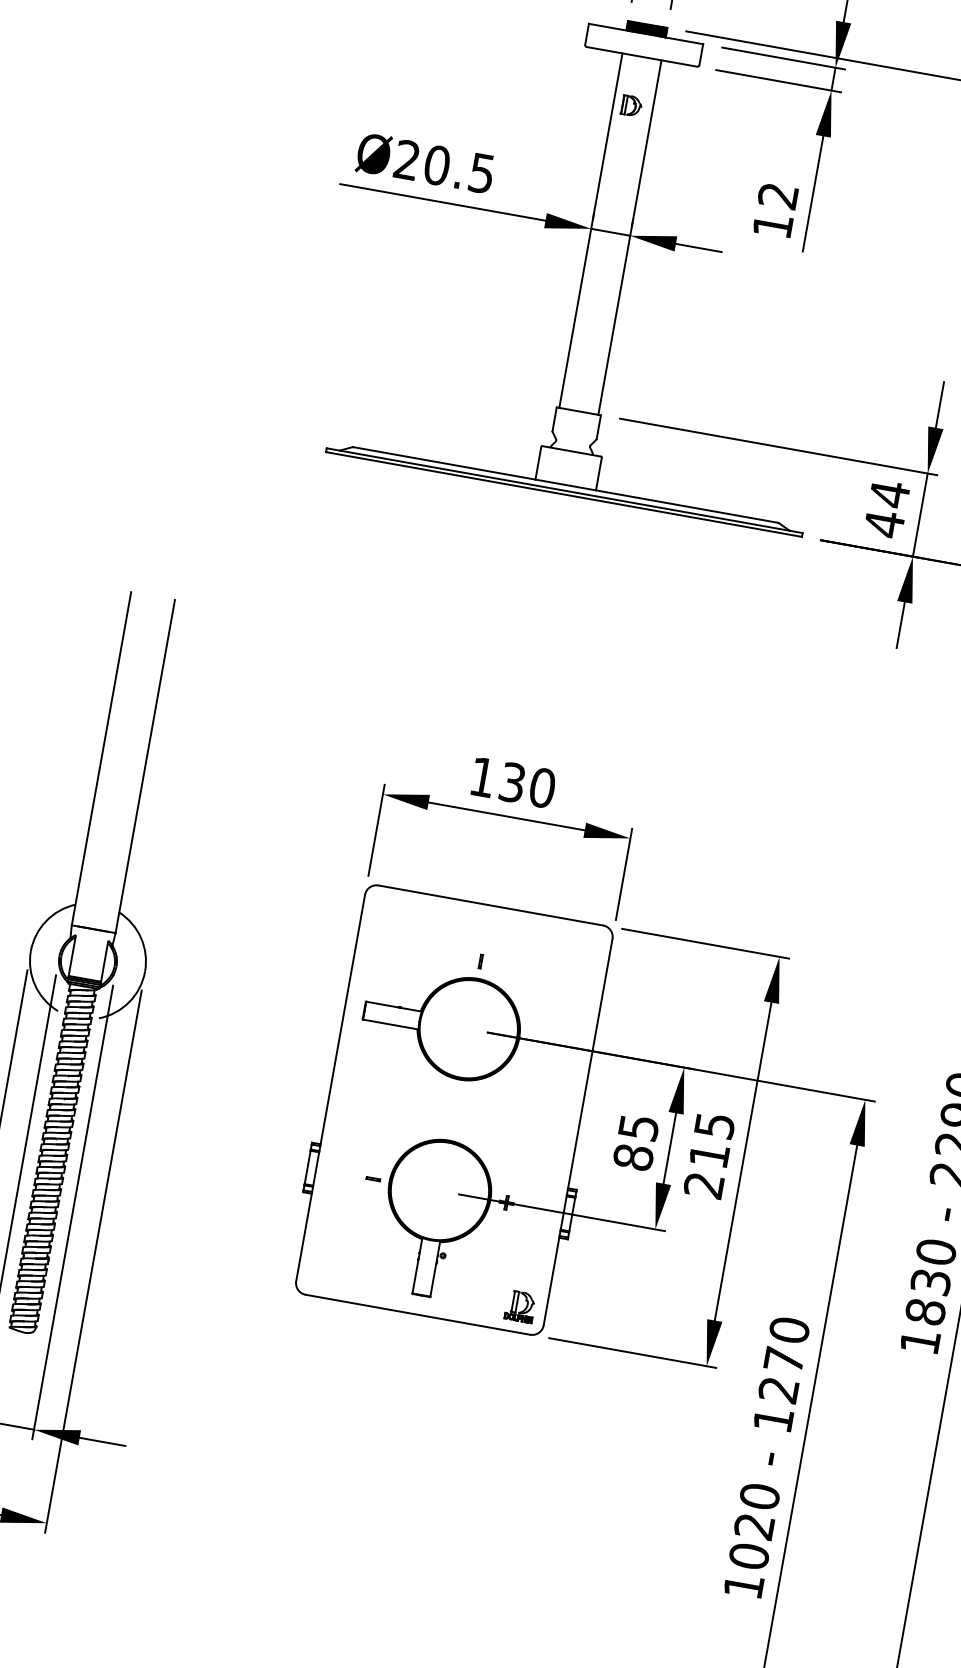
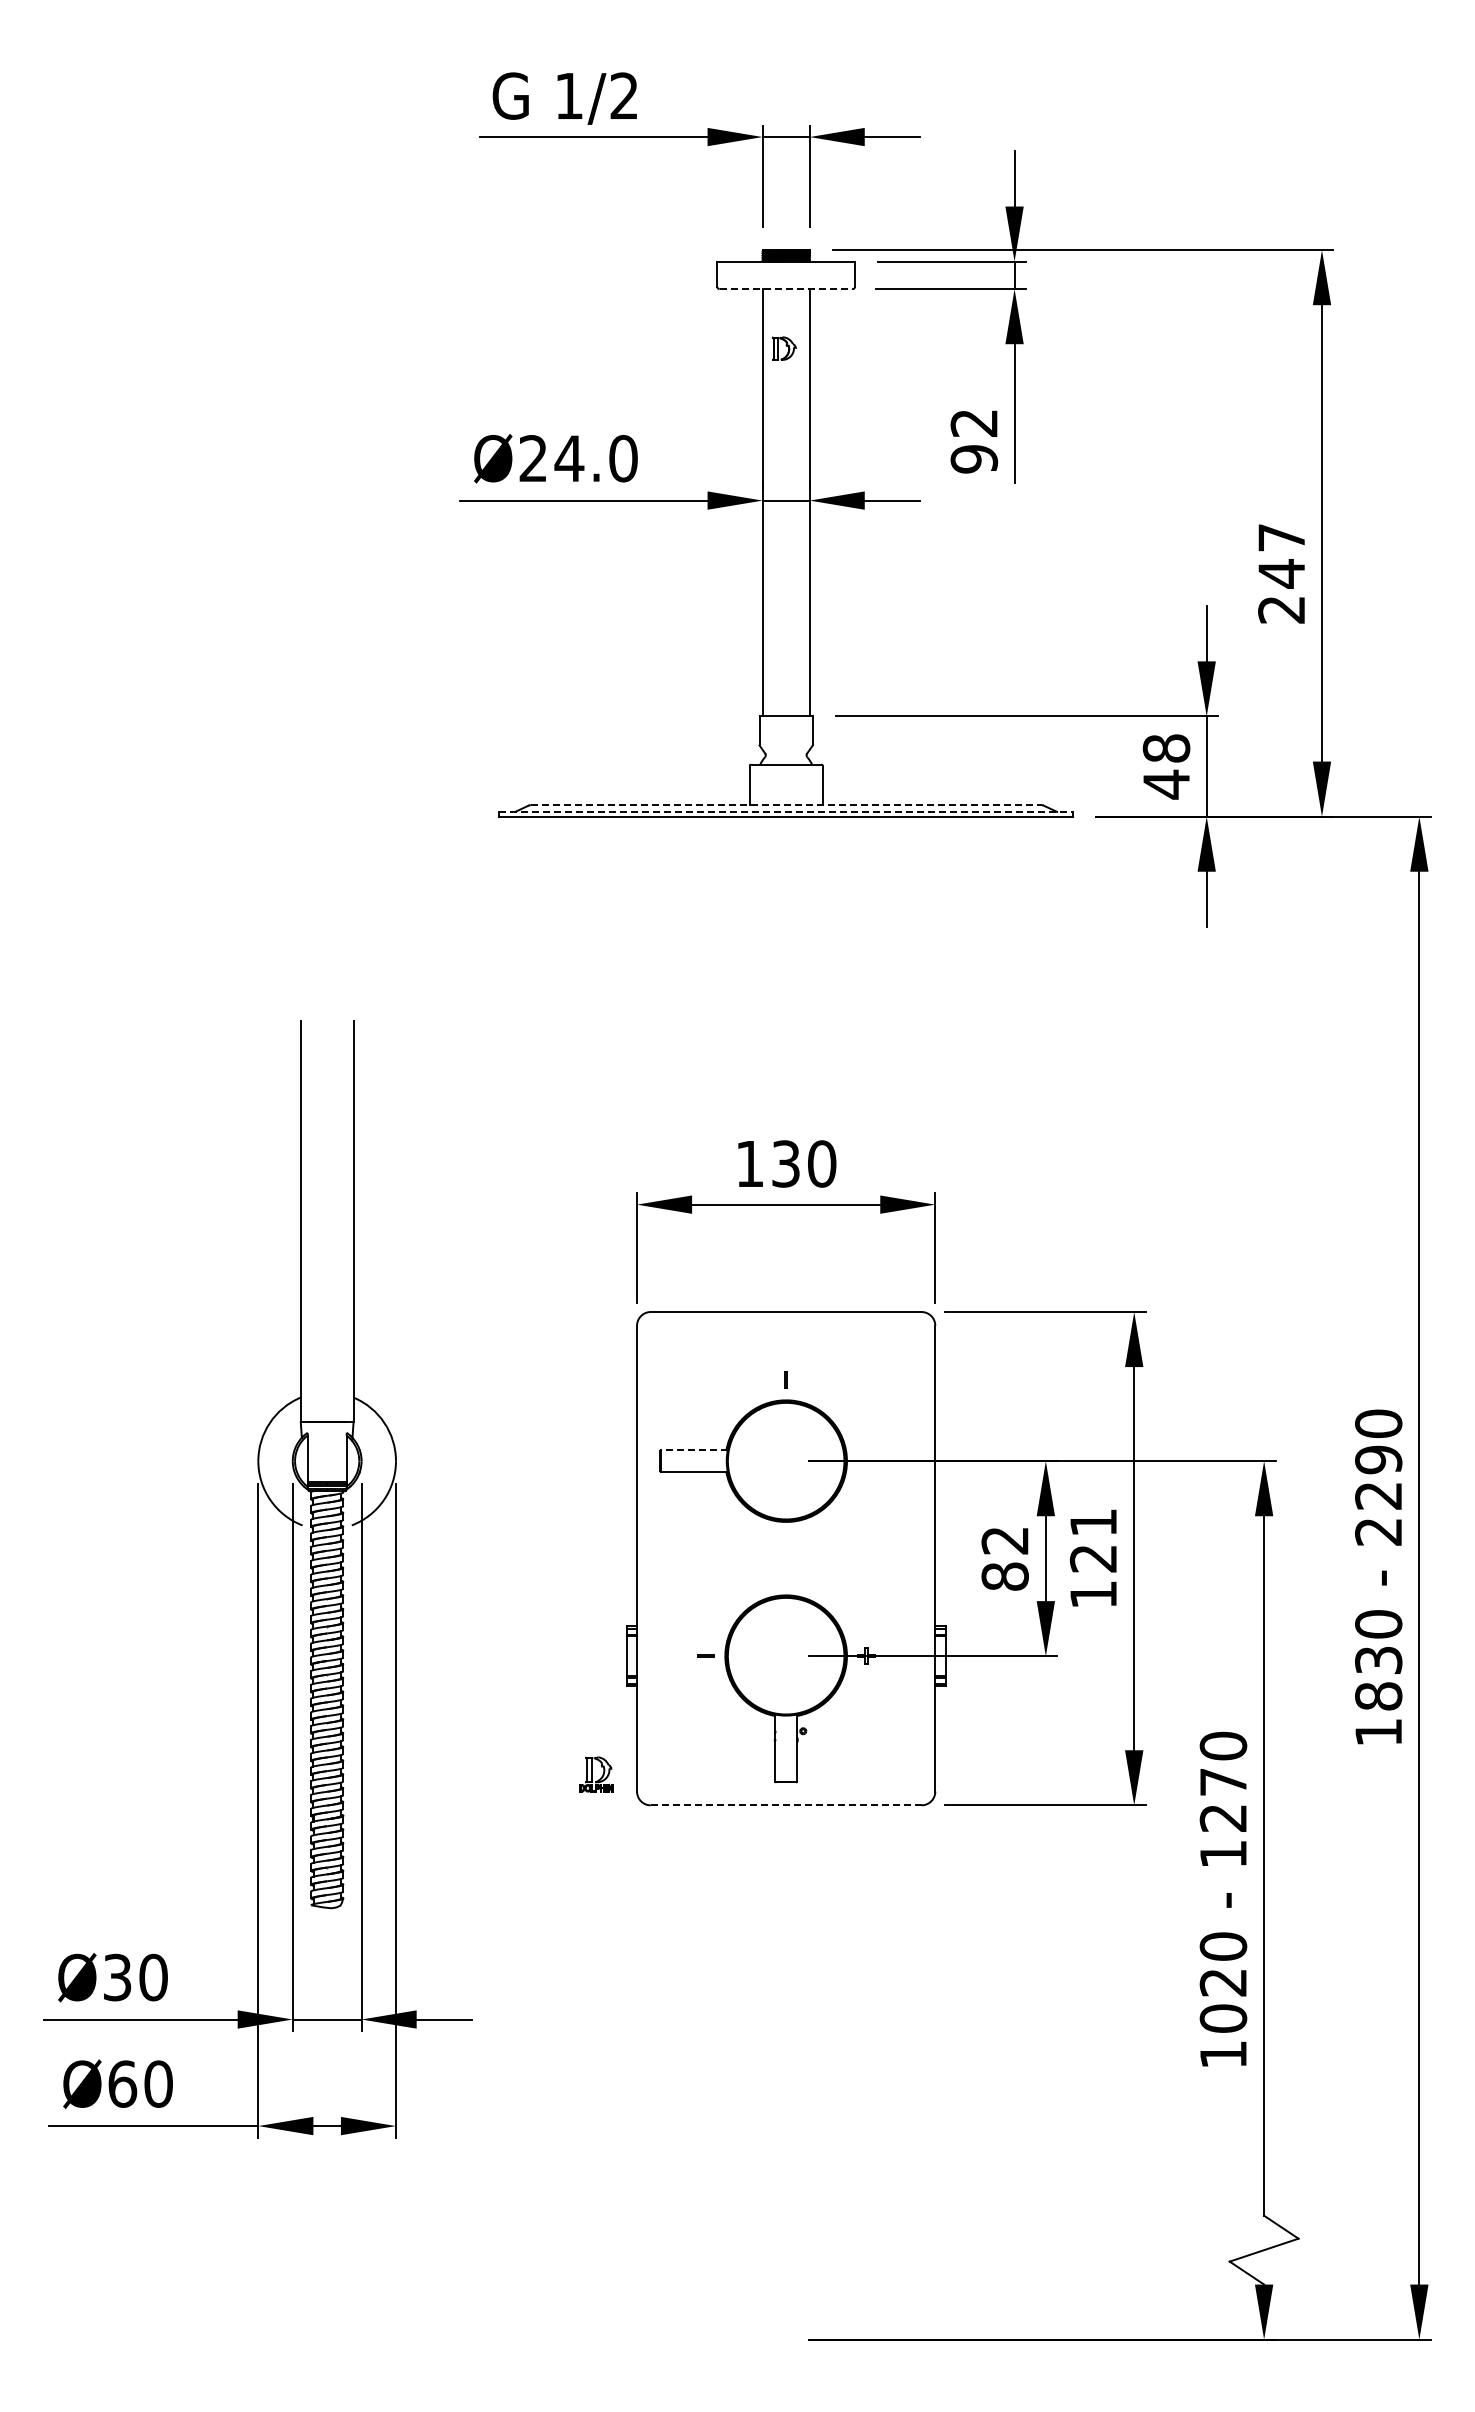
line: (642, 57) -> (786, 289), solid -> dashed
text: (458, 169) -> (595, 458), Ø20.5 -> Ø24.0
text: (773, 226) -> (974, 459), 12 -> 92
line: (565, 485) -> (786, 805), solid -> dashed
line: (564, 491) -> (786, 812), solid -> dashed
text: (889, 494) -> (1166, 748), 44 -> 48
line: (393, 1006) -> (693, 1450), solid -> dashed
text: (638, 1127) -> (1004, 1540), 85 -> 82
text: (709, 1155) -> (1093, 1558), 215 -> 121
part: (520, 1306) -> (596, 1774), moved
line: (417, 1314) -> (785, 1805), solid -> dashed

